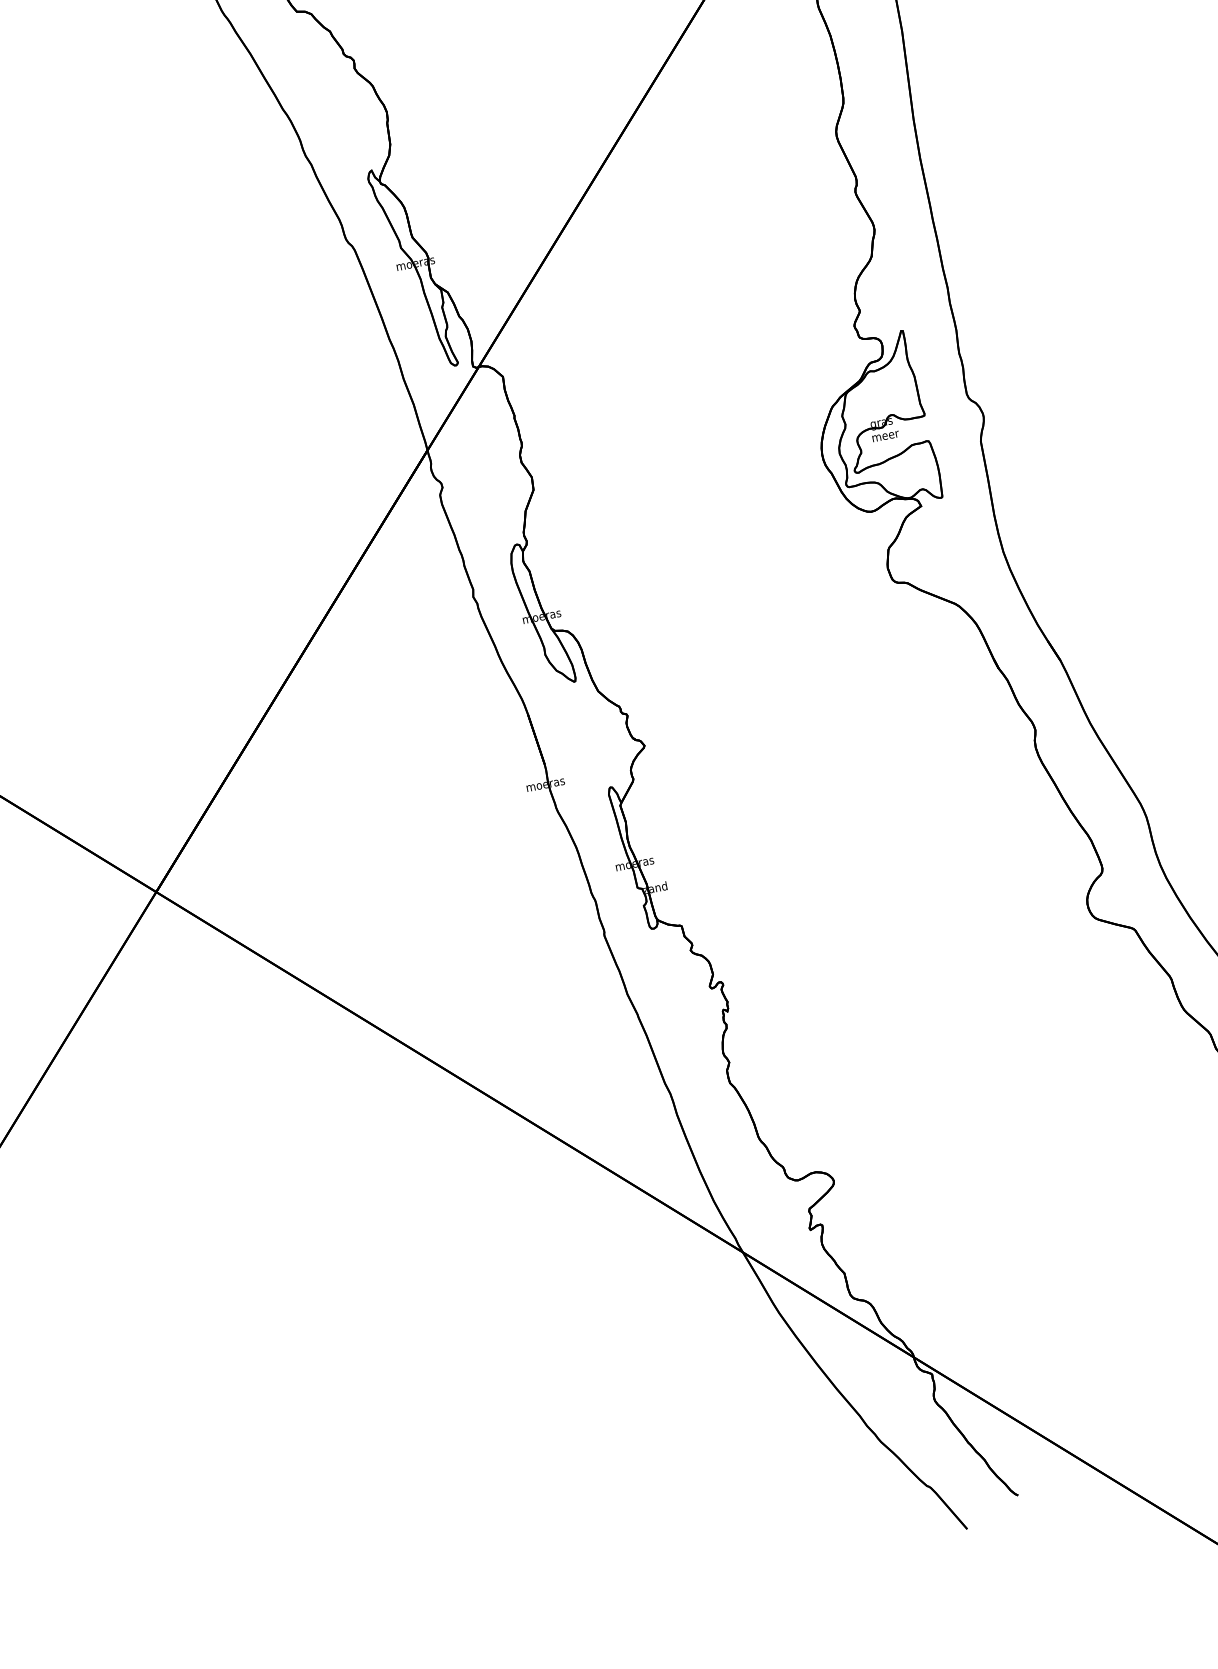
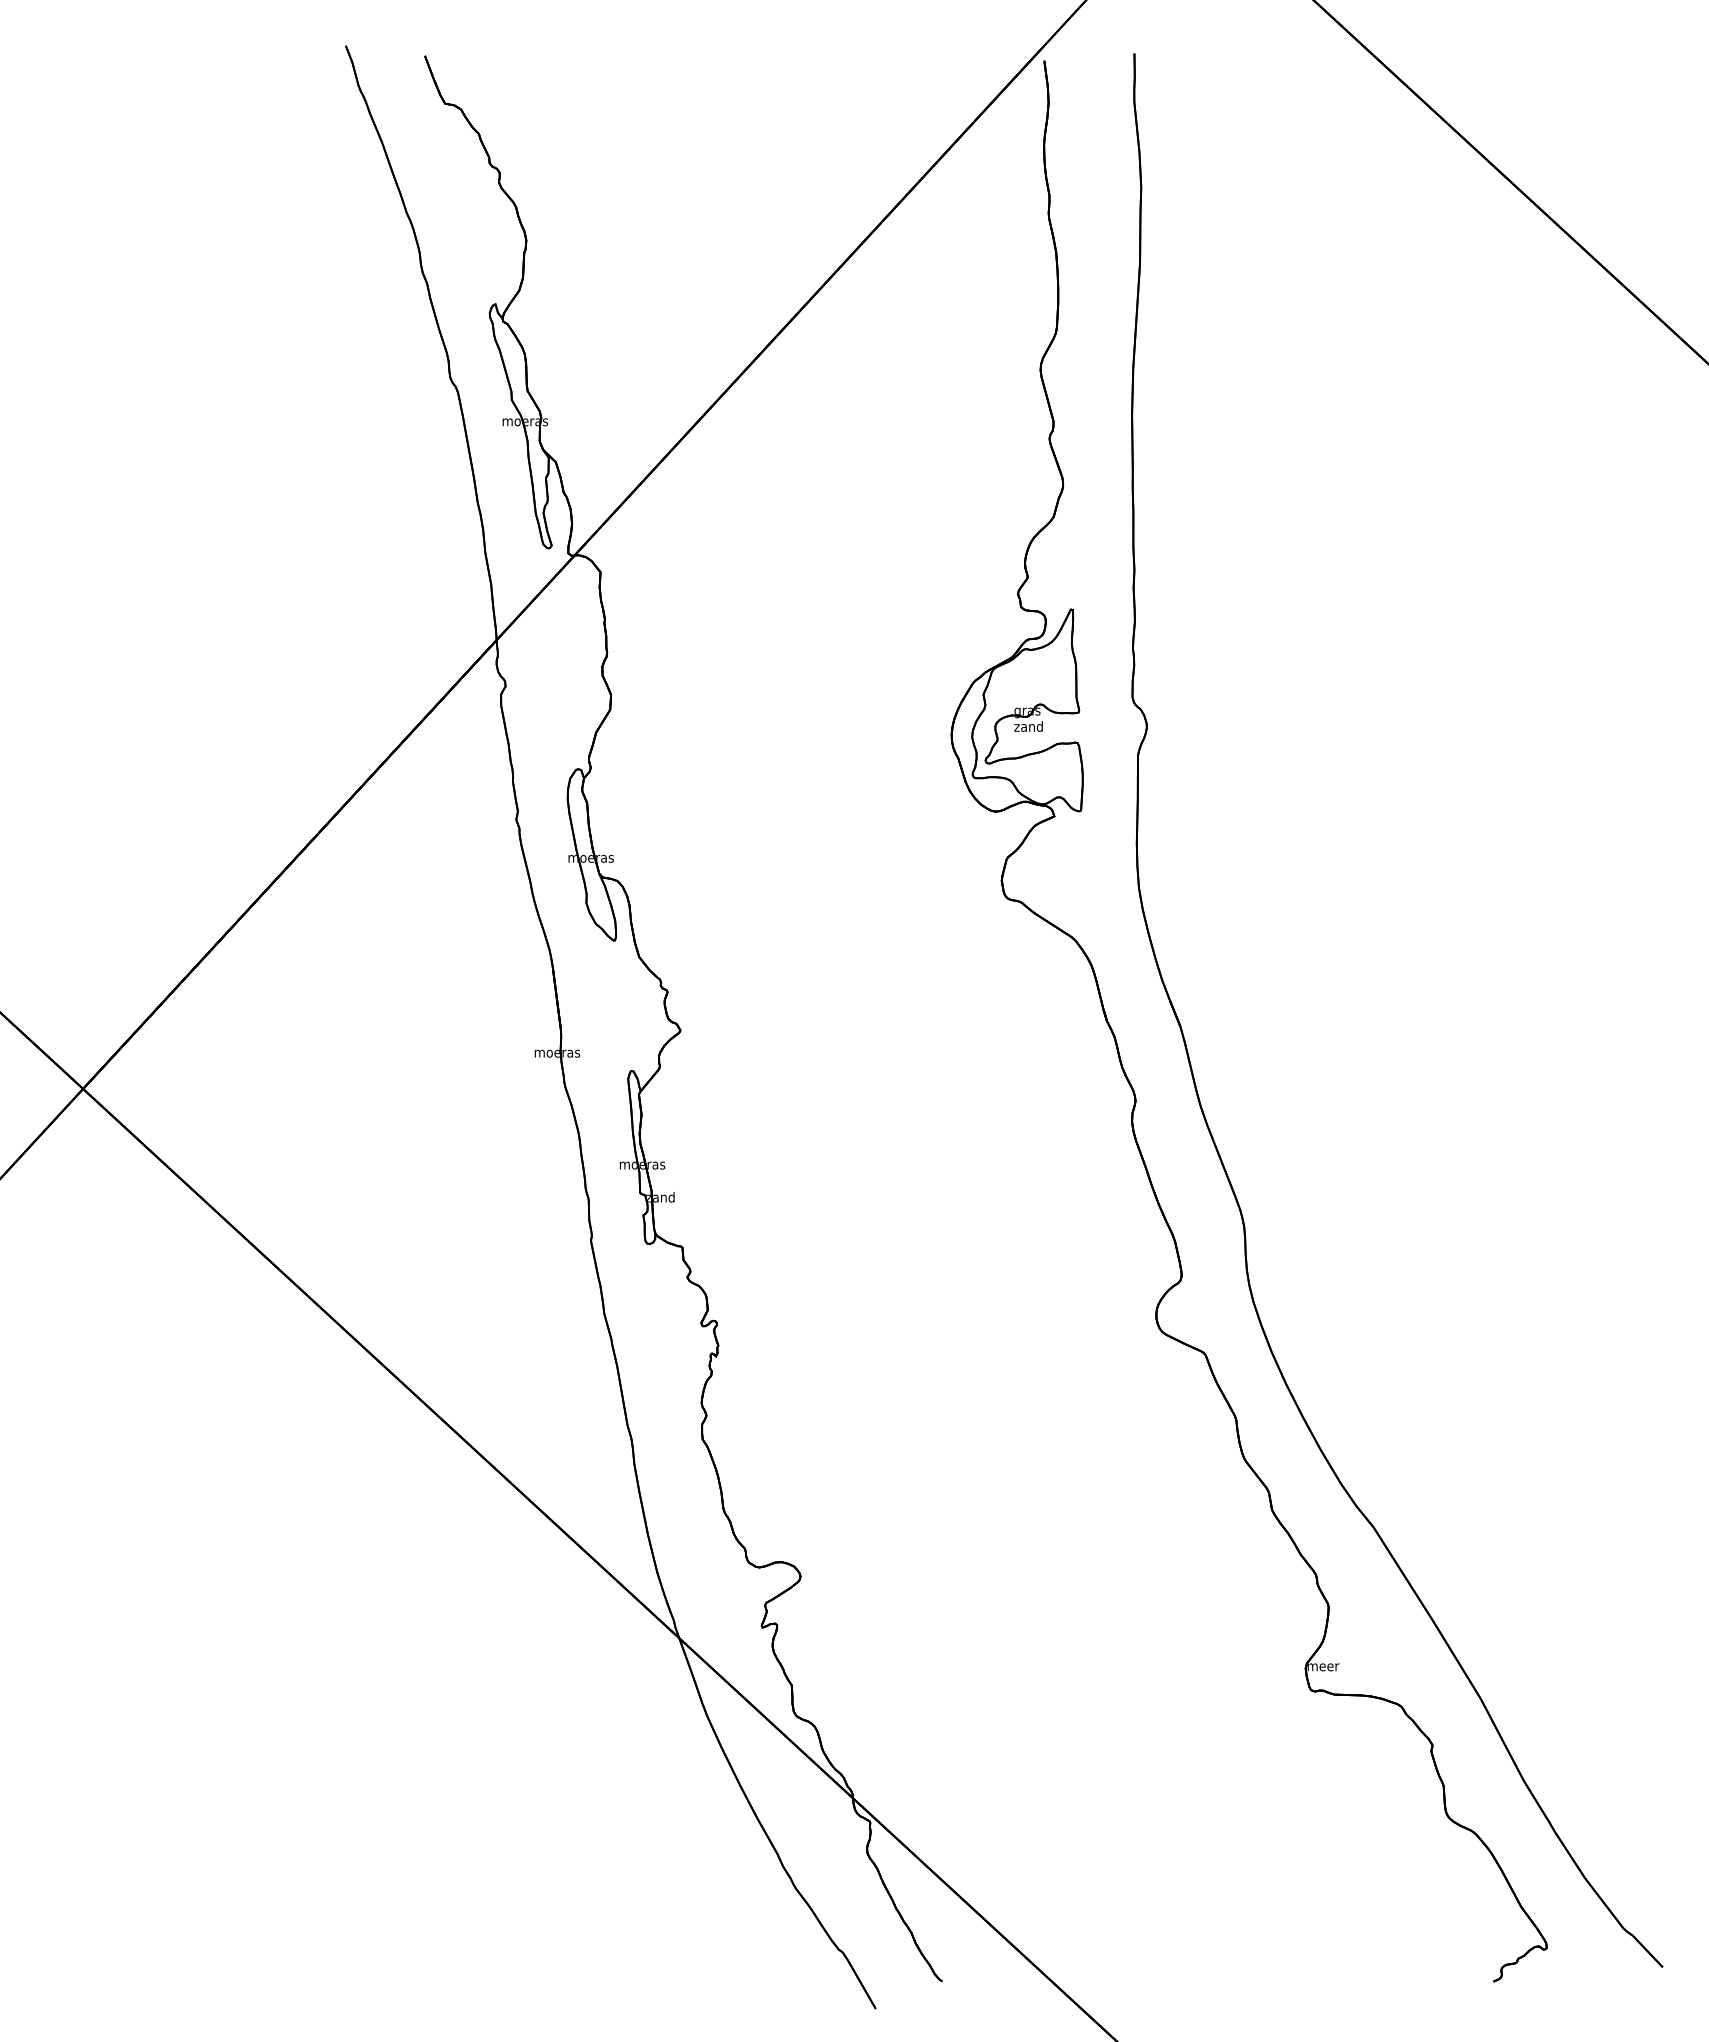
text: (885, 435) -> (1029, 726), meer -> zand

